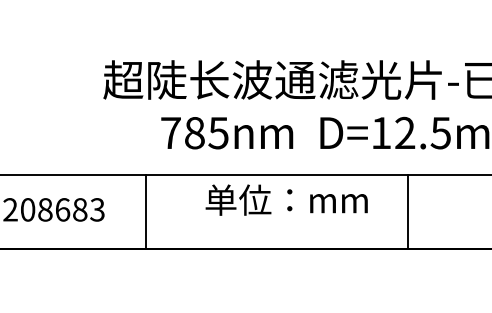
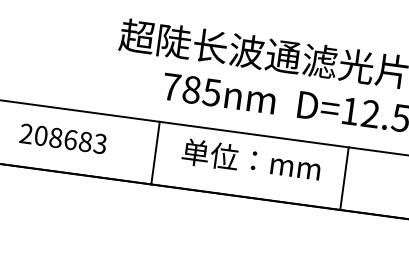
text: (286, 199) -> (251, 159), moved
line: (145, 211) -> (155, 152), moved
line: (408, 211) -> (344, 178), moved

